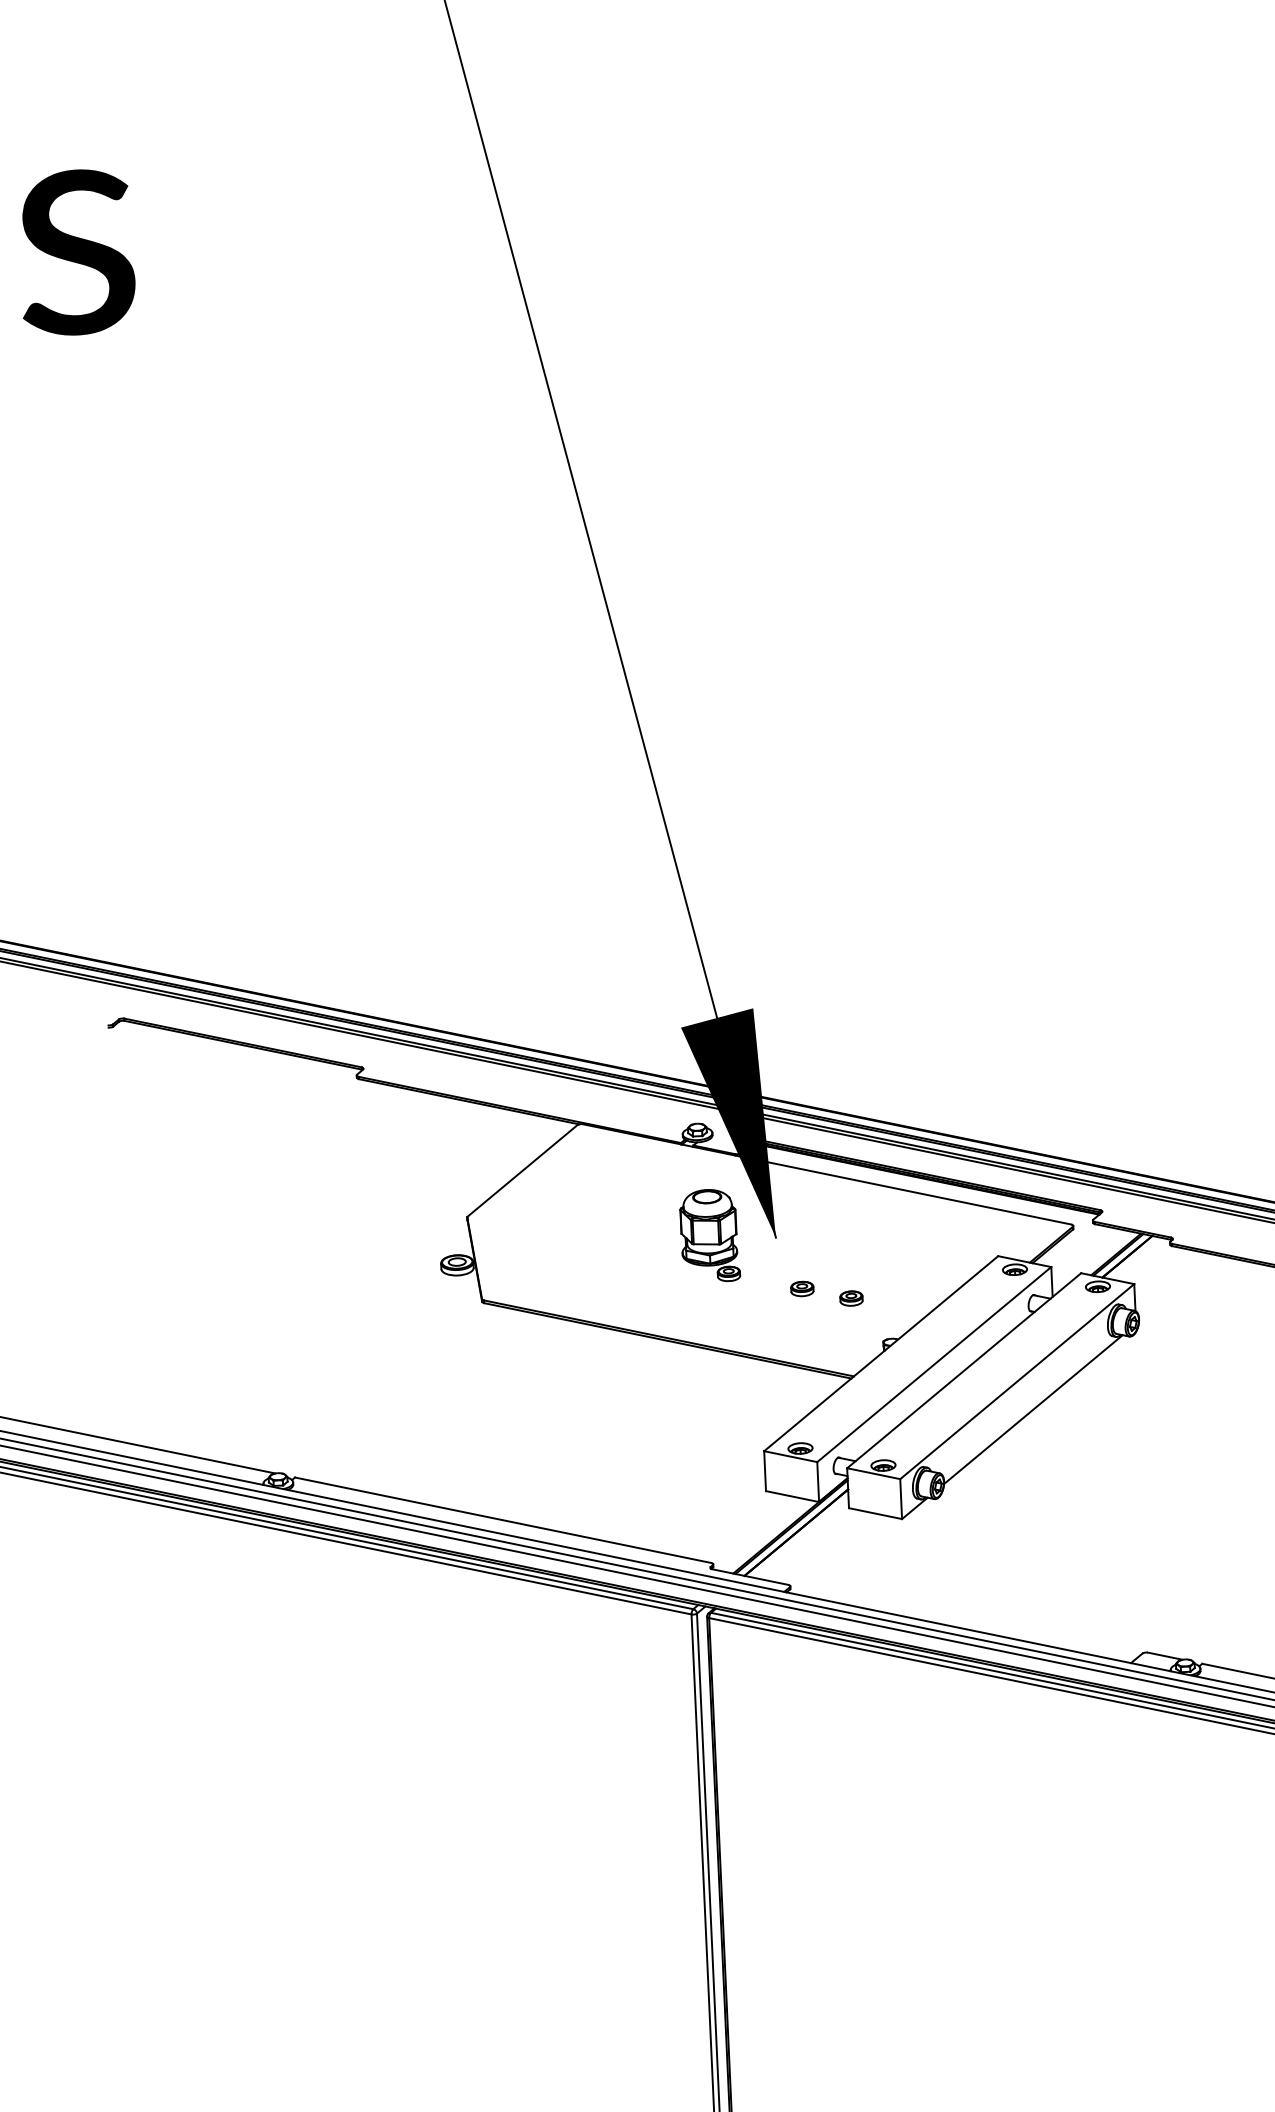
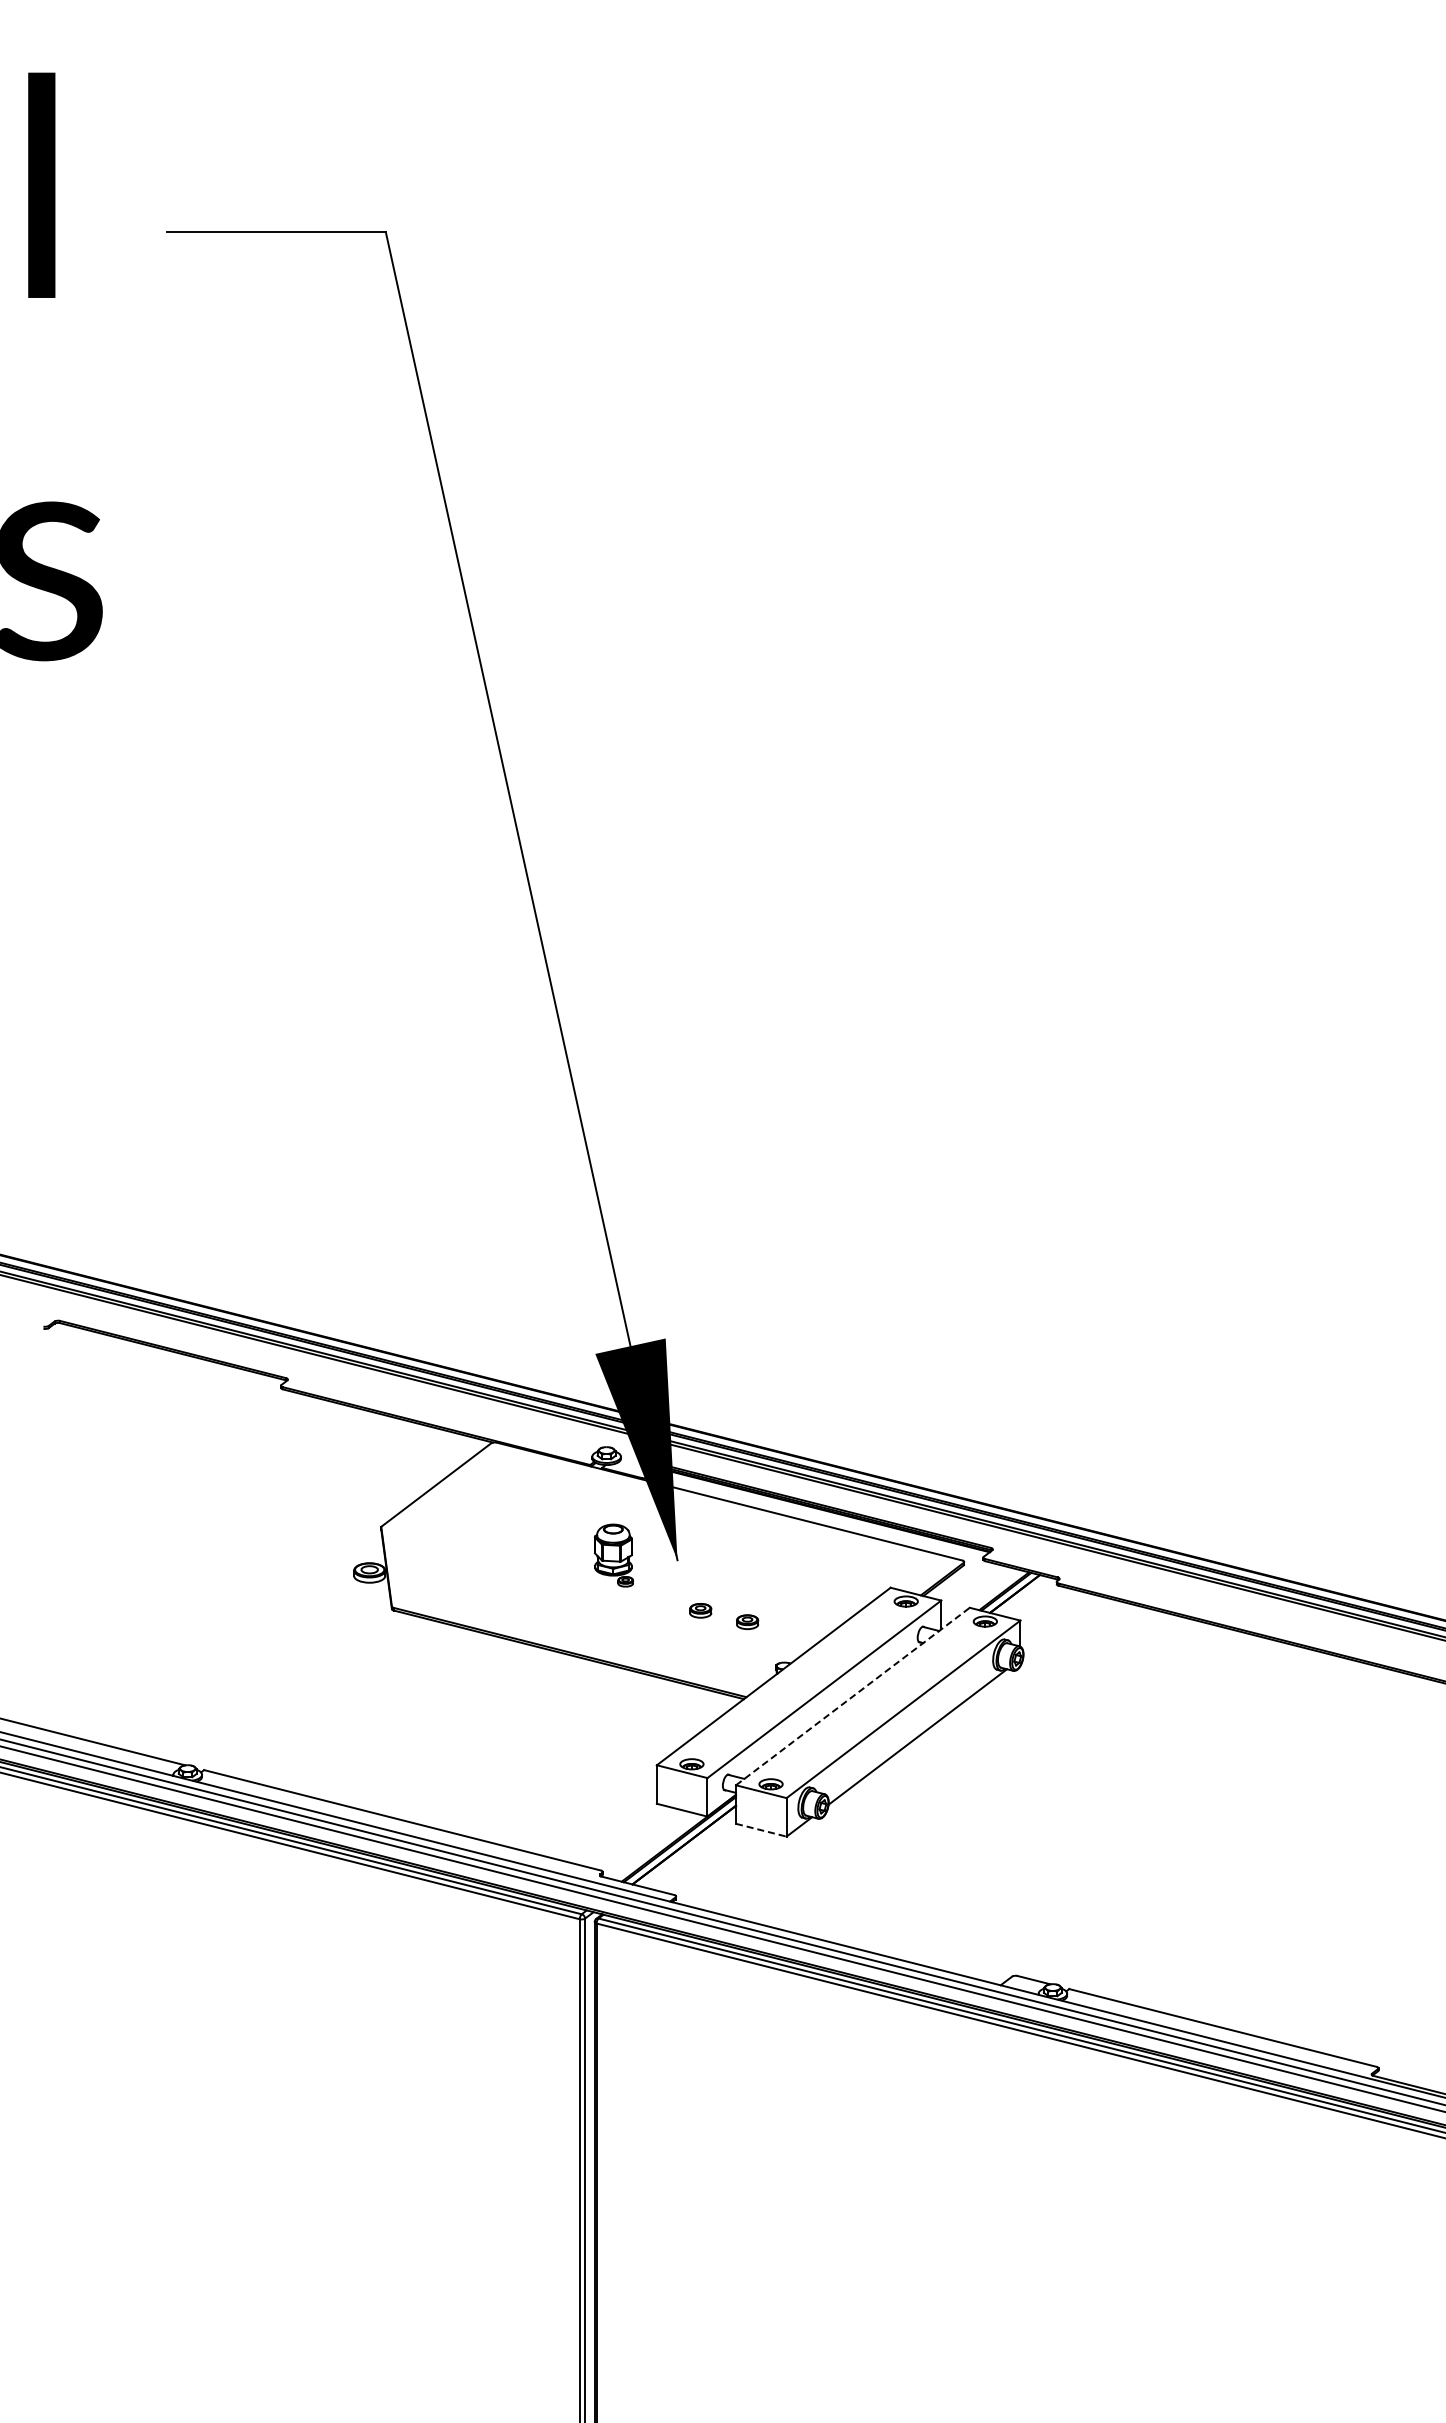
part: (709, 1235) -> (613, 1555), size x0.7
line: (963, 1370) -> (852, 1696), solid -> dashed
line: (875, 1513) -> (761, 1830), solid -> dashed

